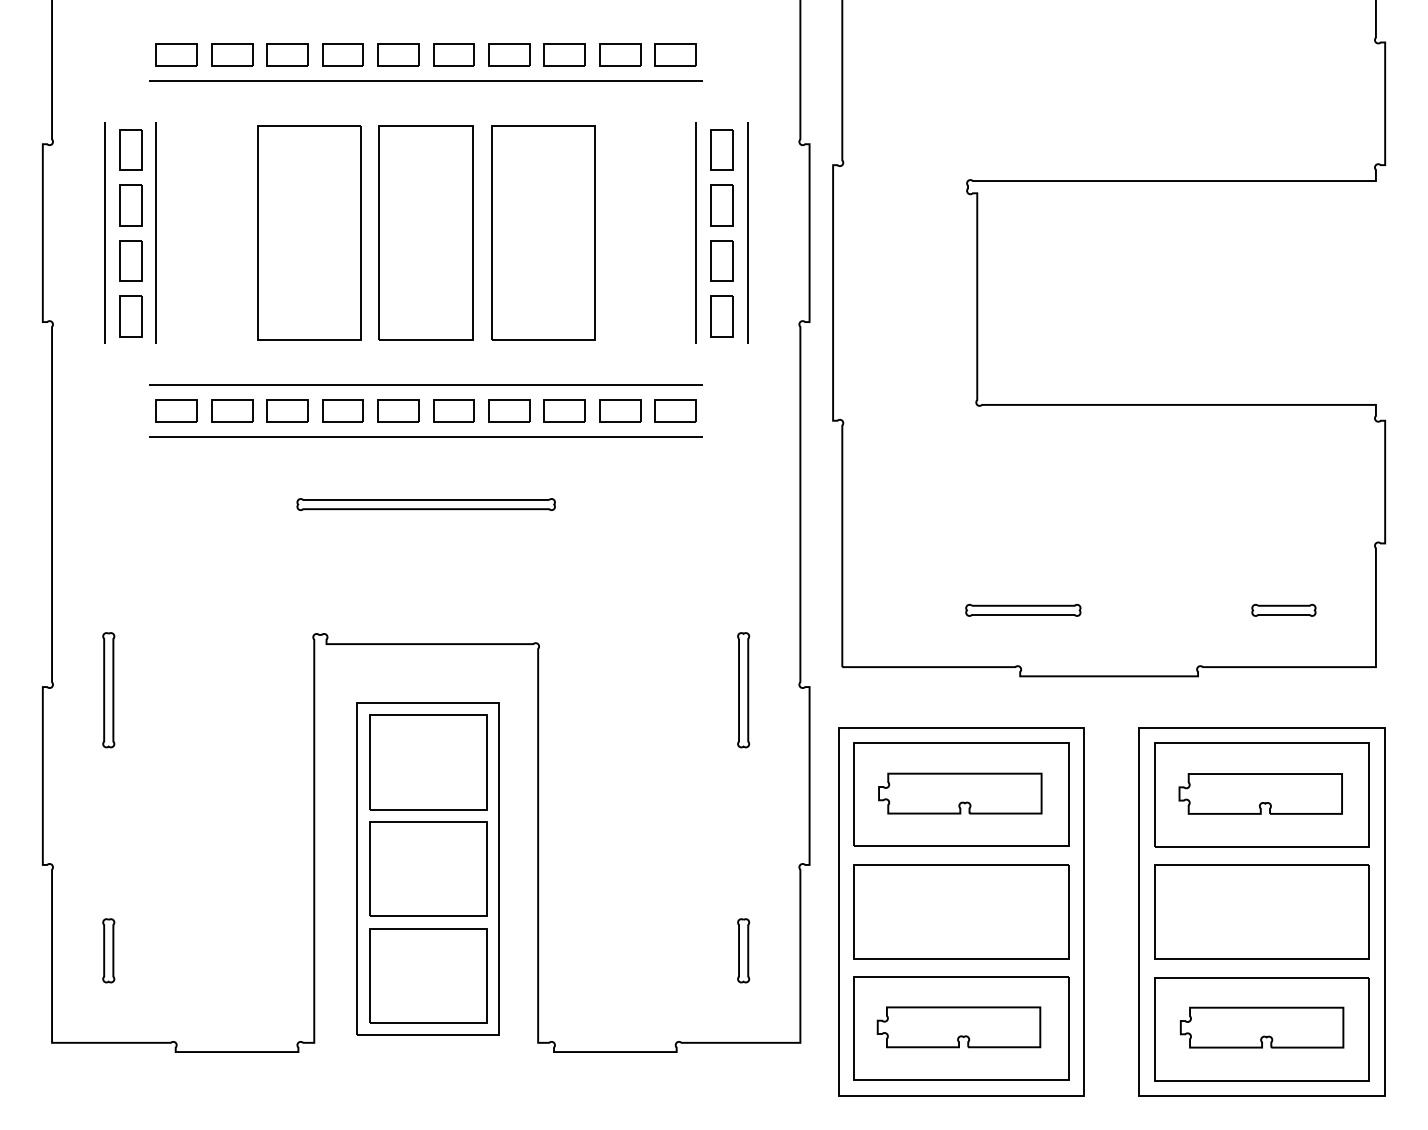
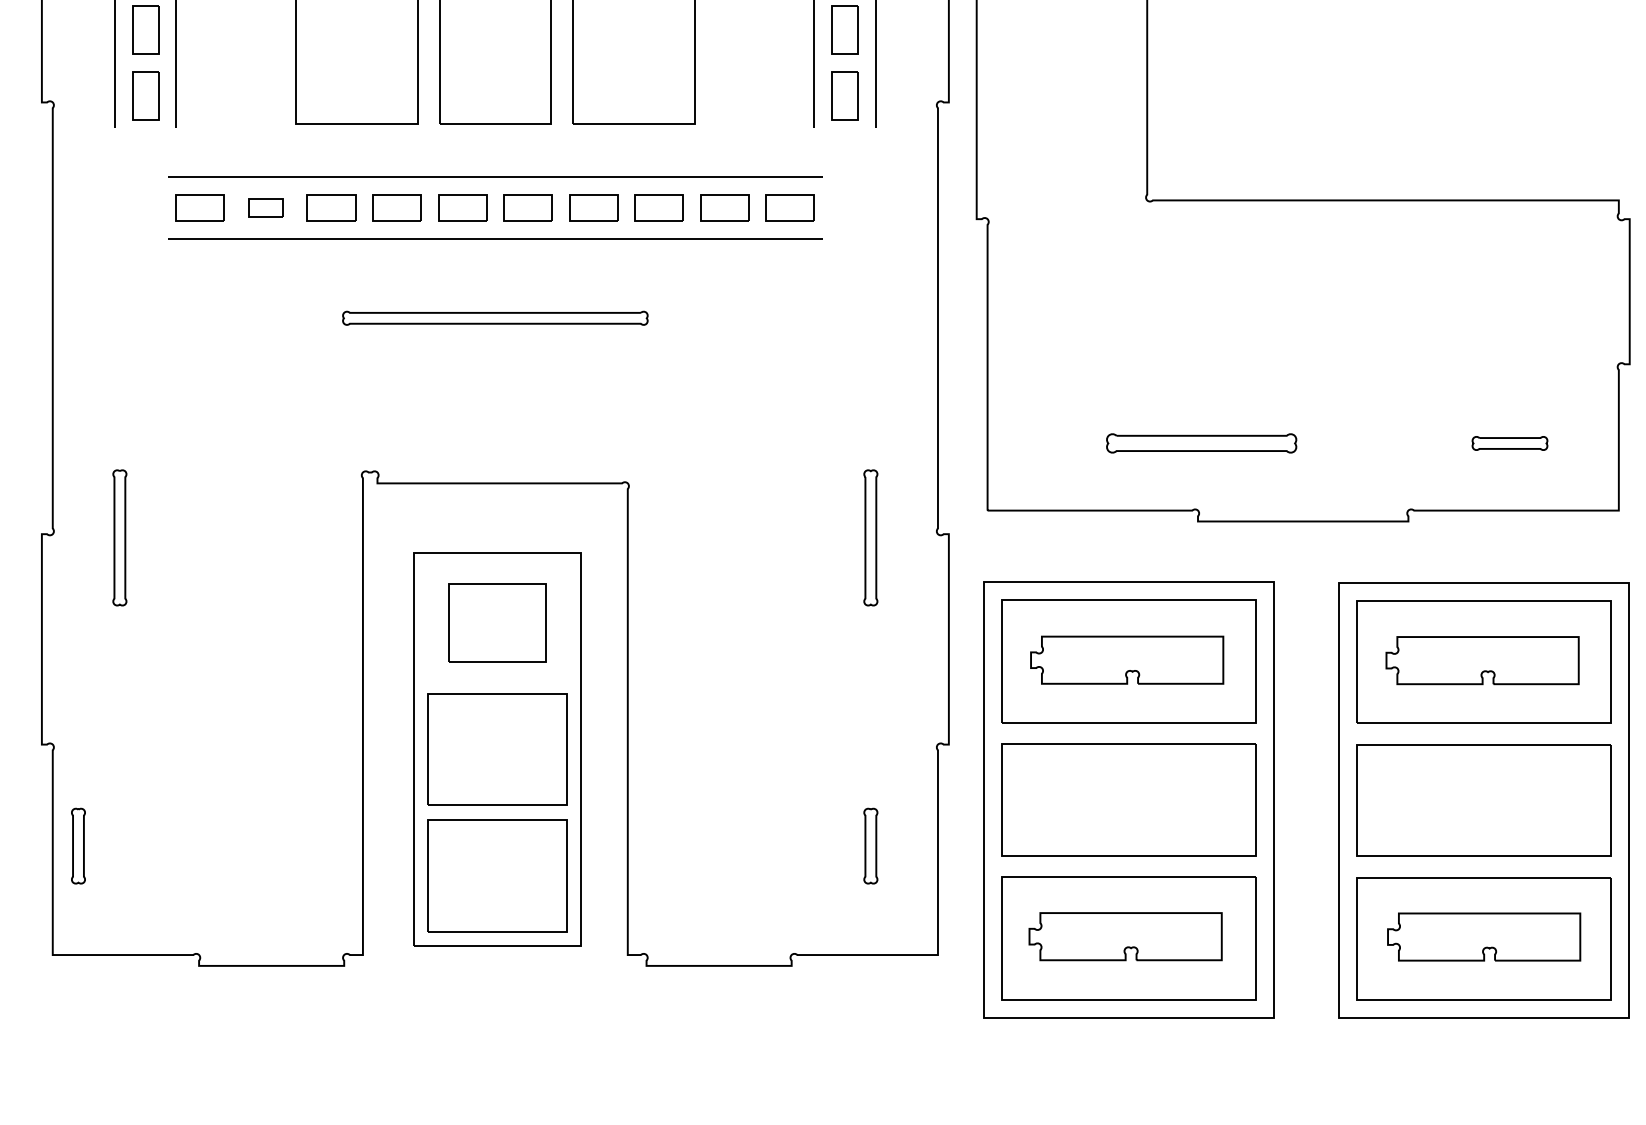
part: (232, 410) -> (266, 207), size x0.7
part: (1023, 610) -> (1201, 443), size x1.4
part: (428, 762) -> (498, 623), size x0.7
part: (108, 950) -> (78, 845), moved

